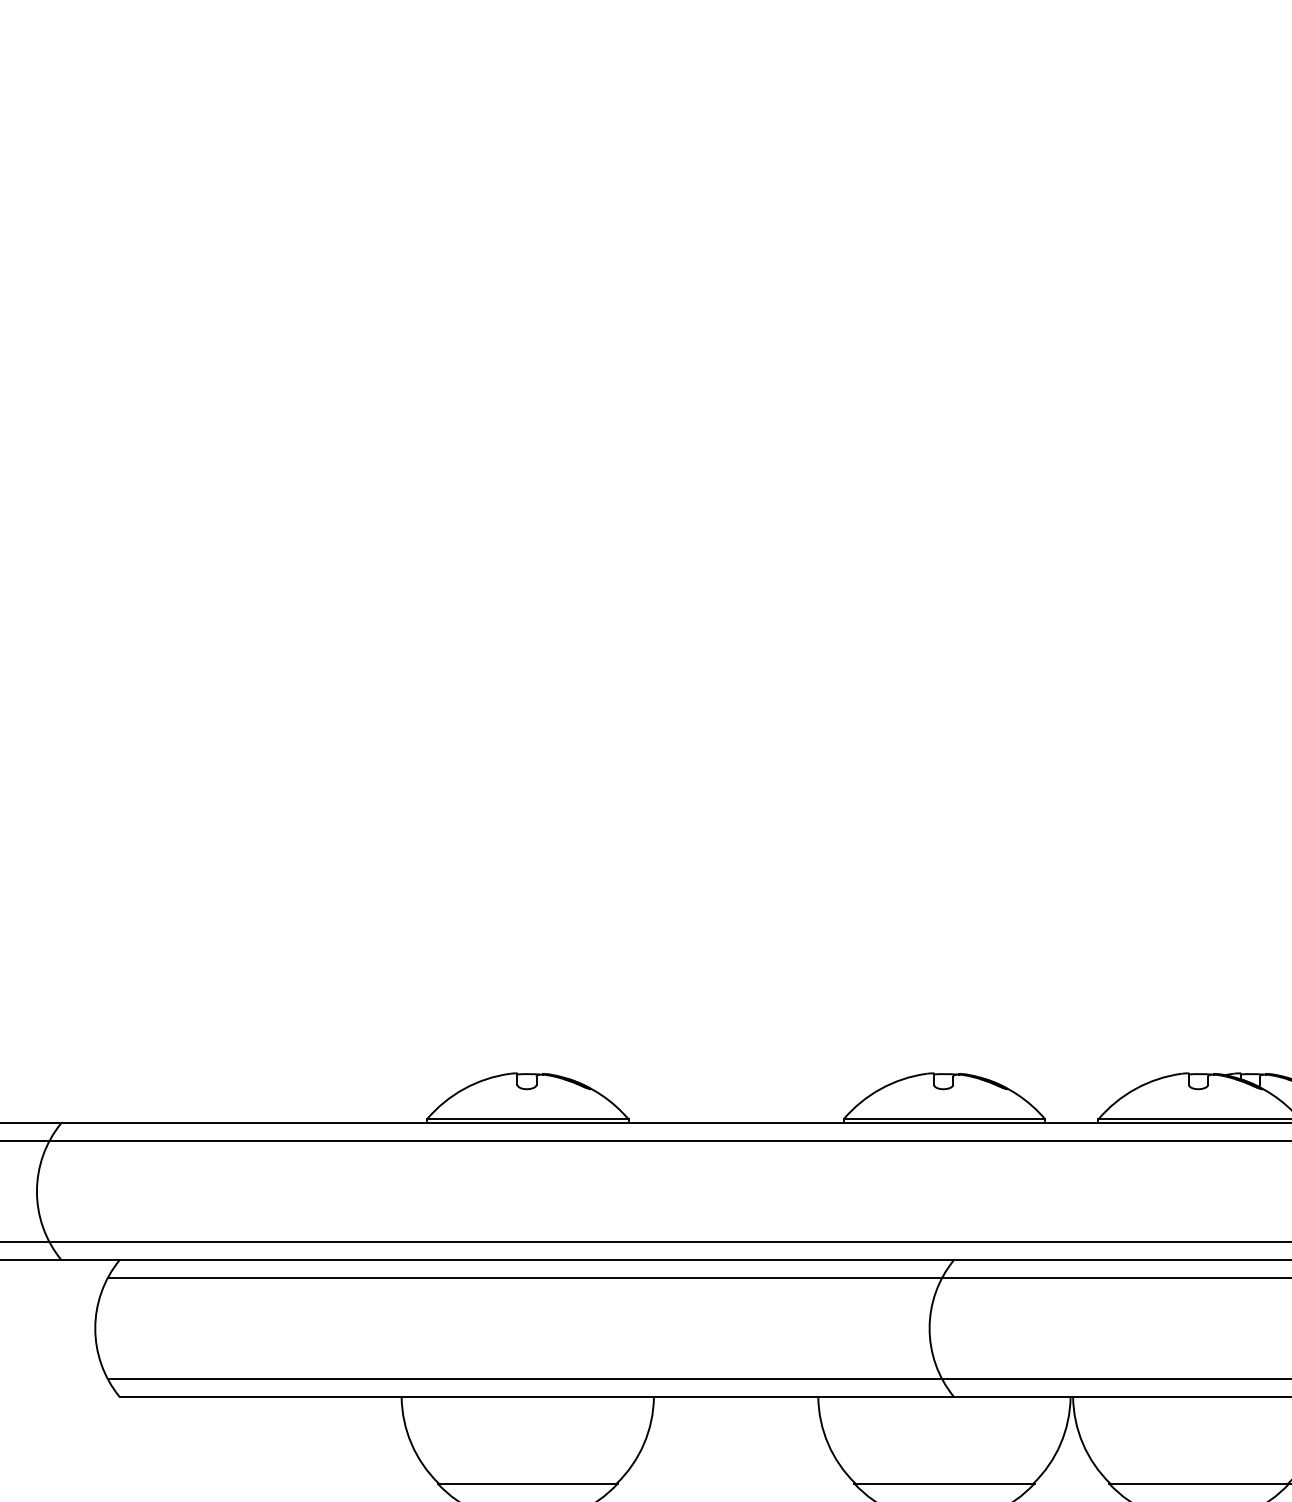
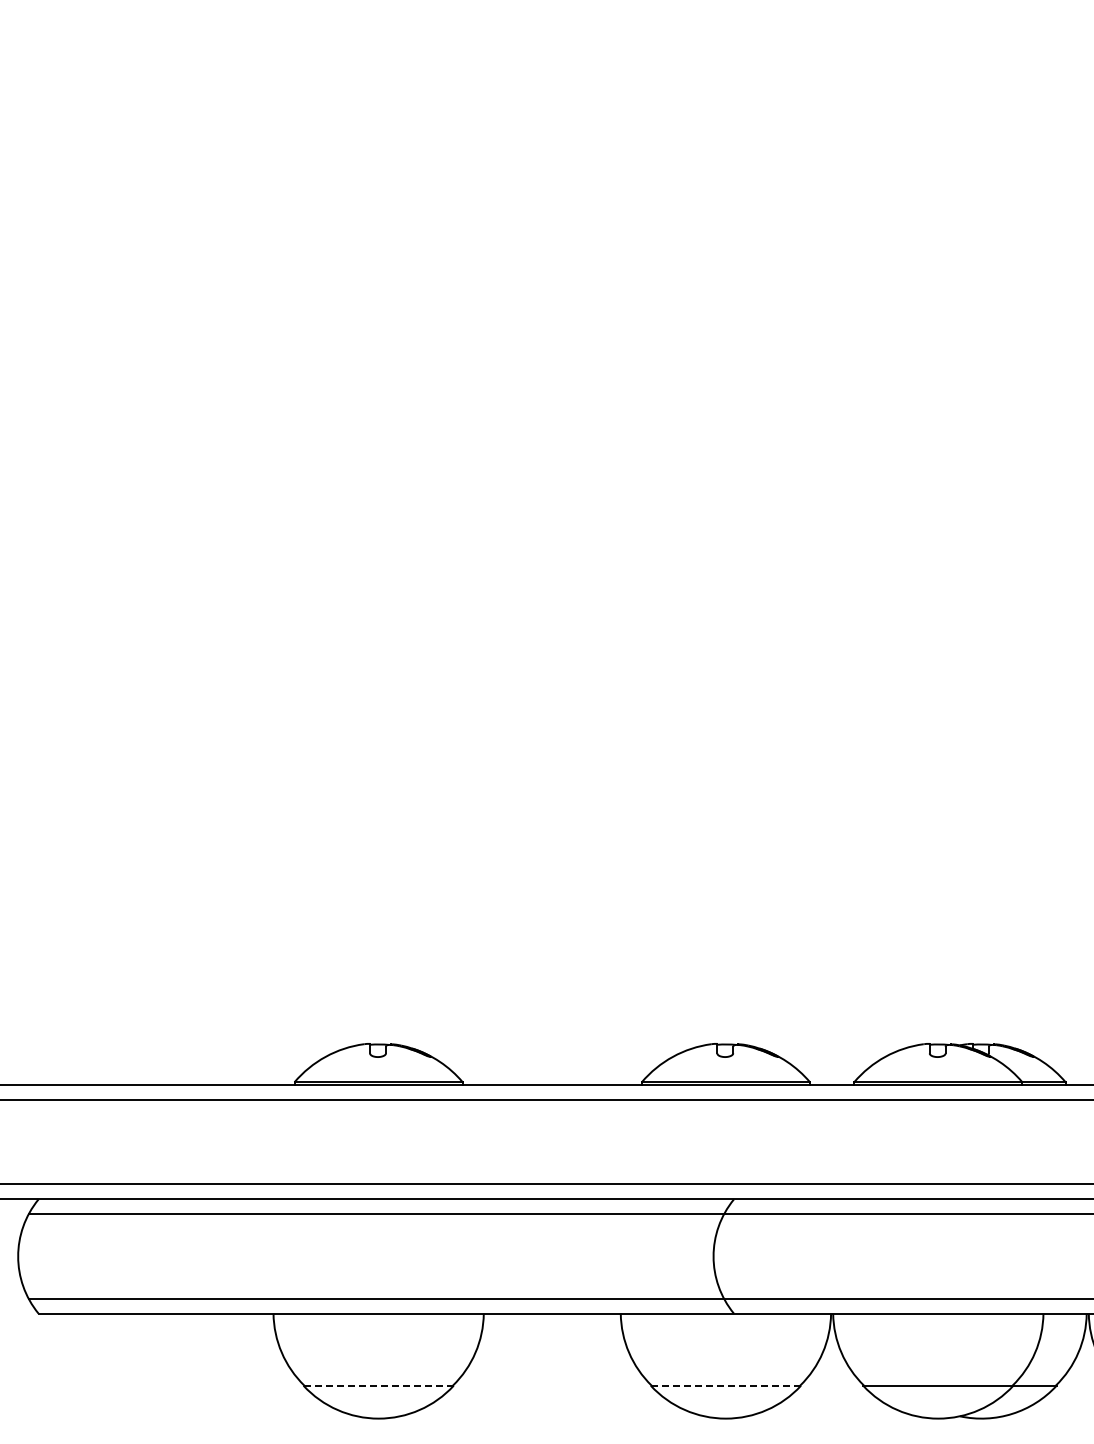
line: (527, 1483) -> (378, 1385), solid -> dashed
line: (943, 1483) -> (725, 1385), solid -> dashed

